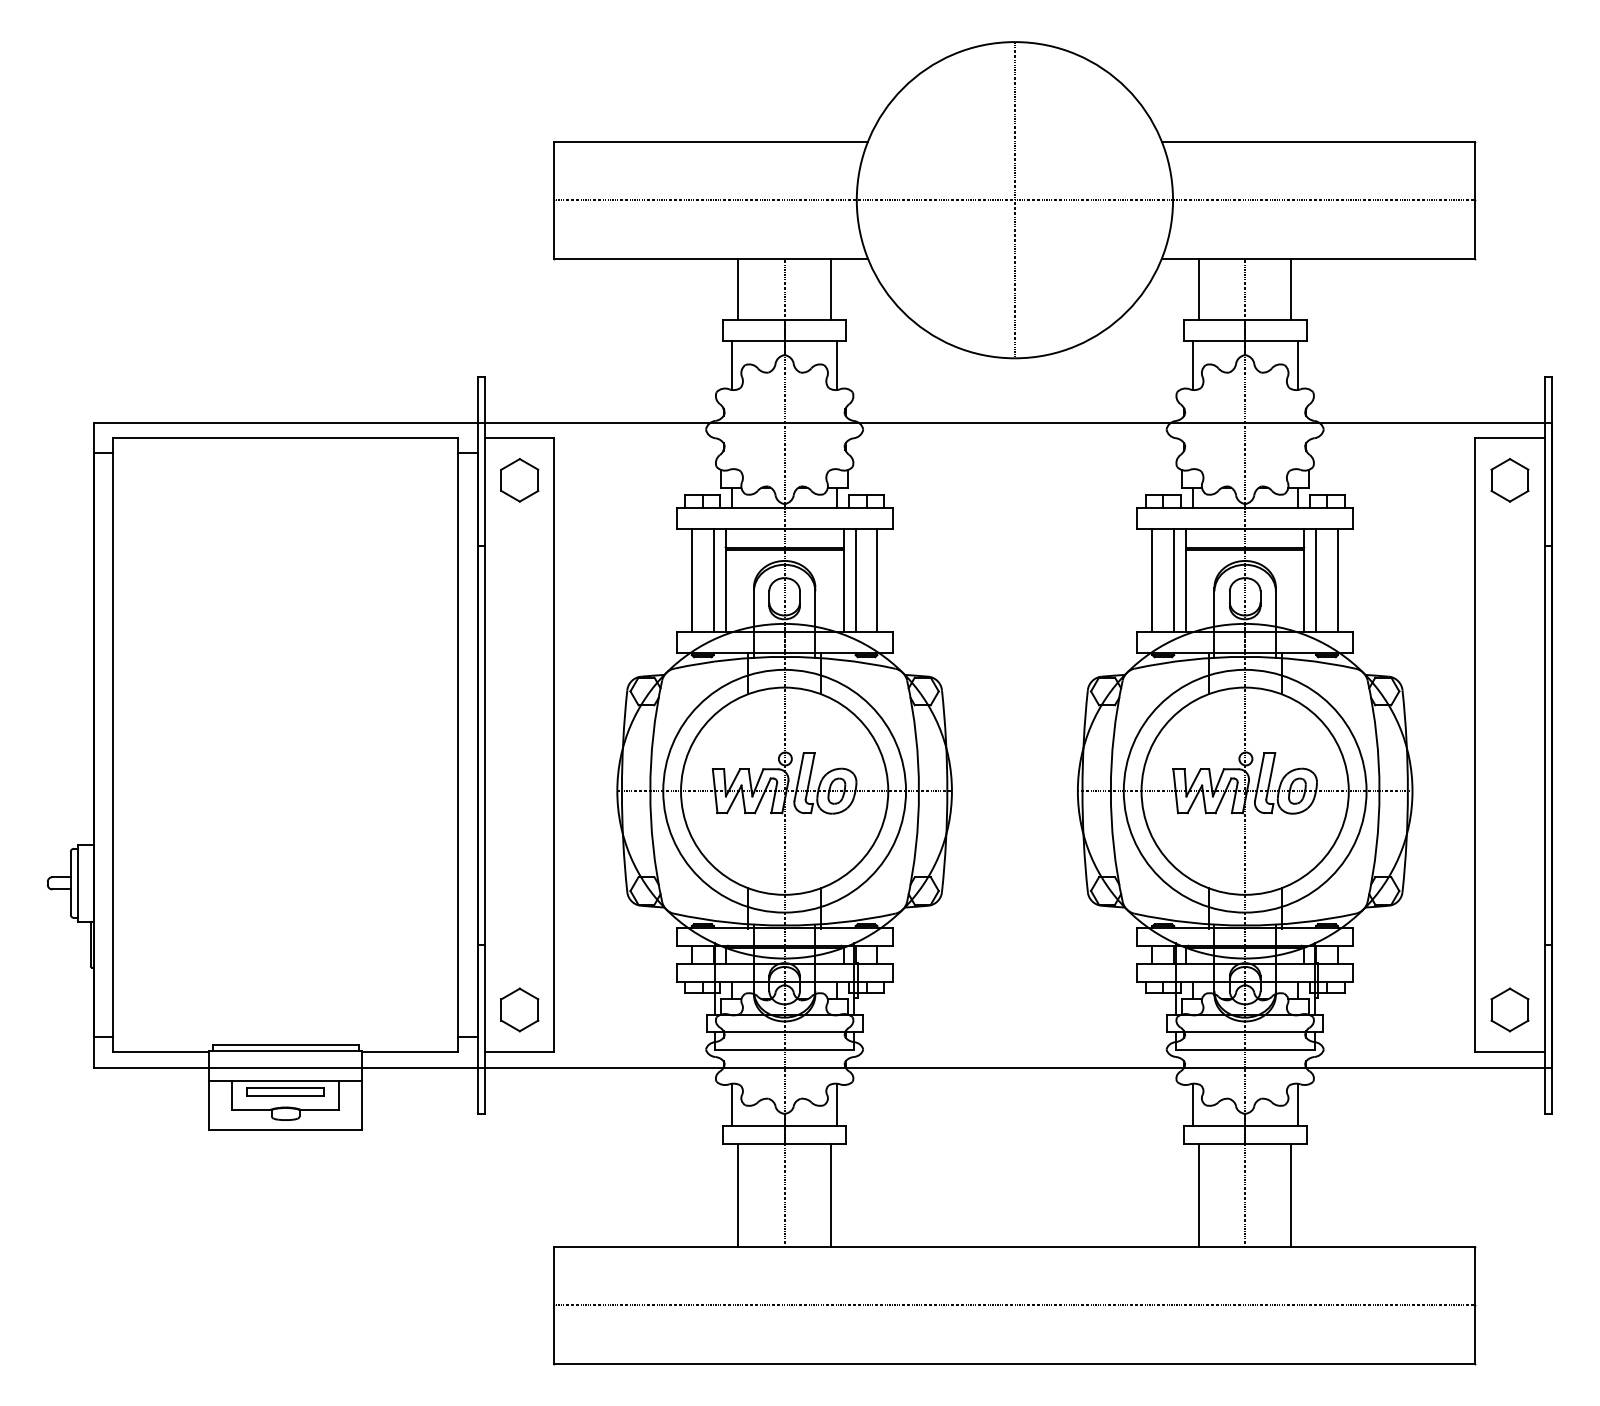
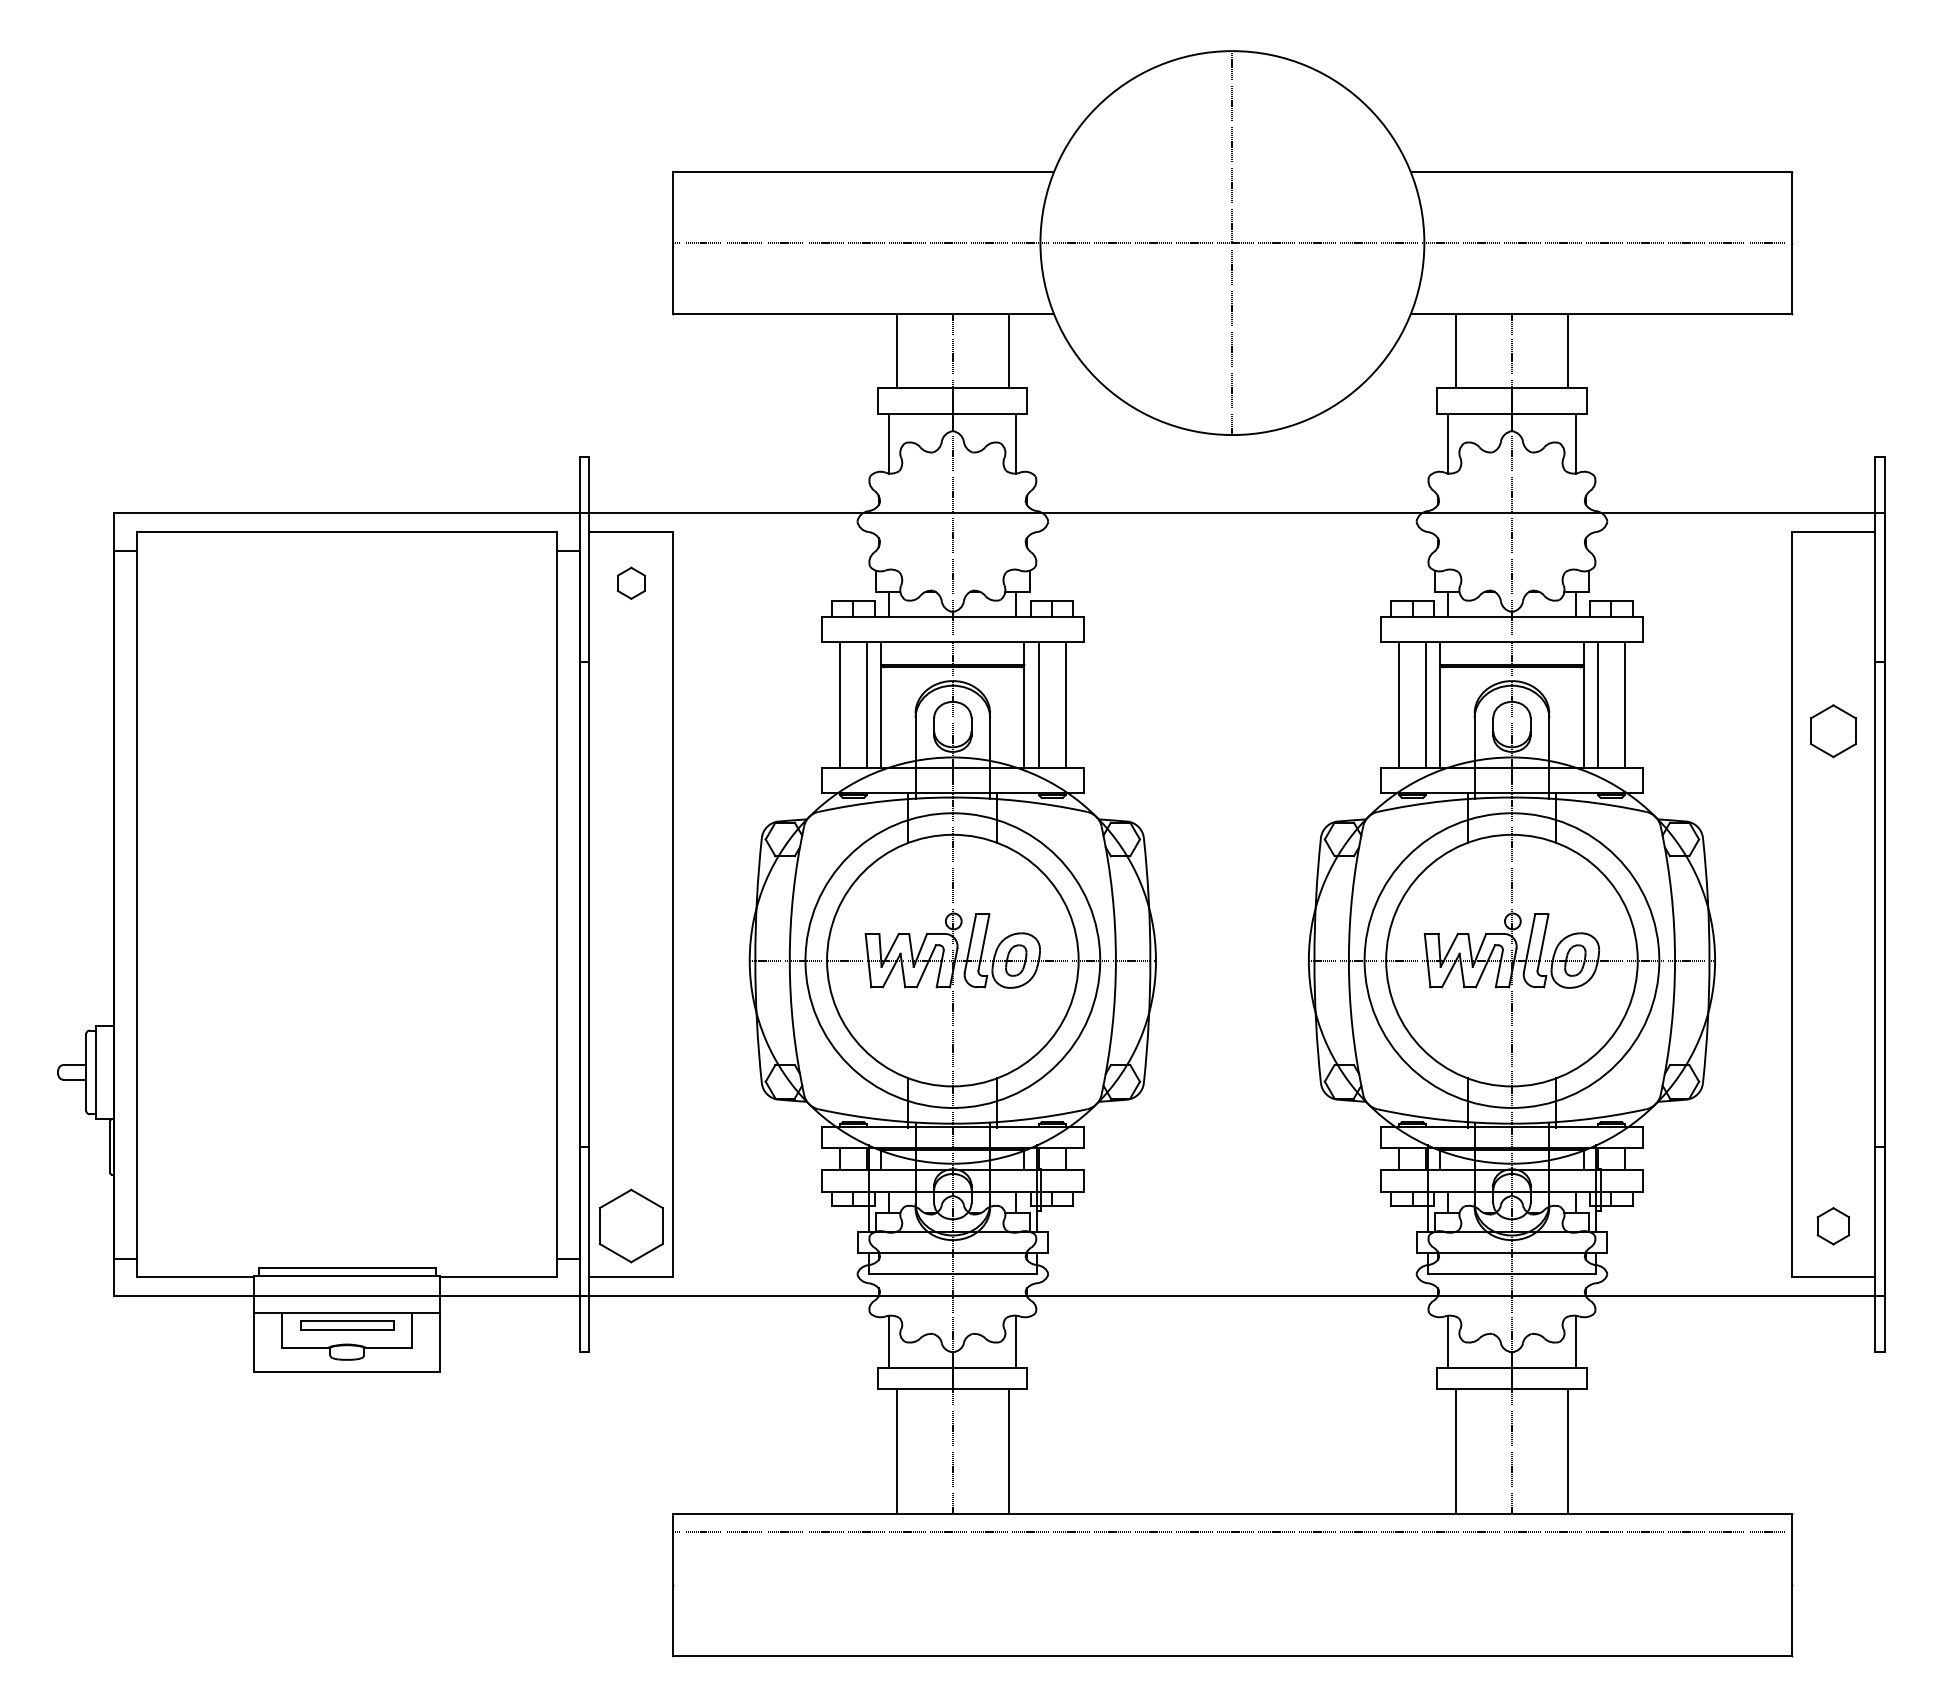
part: (519, 480) -> (631, 583), size x0.6
part: (1510, 480) -> (1833, 731), moved
part: (519, 1010) -> (631, 1226), size x1.4
part: (1510, 1010) -> (1833, 1226), size x0.7
line: (1014, 1305) -> (1232, 1531), moved

